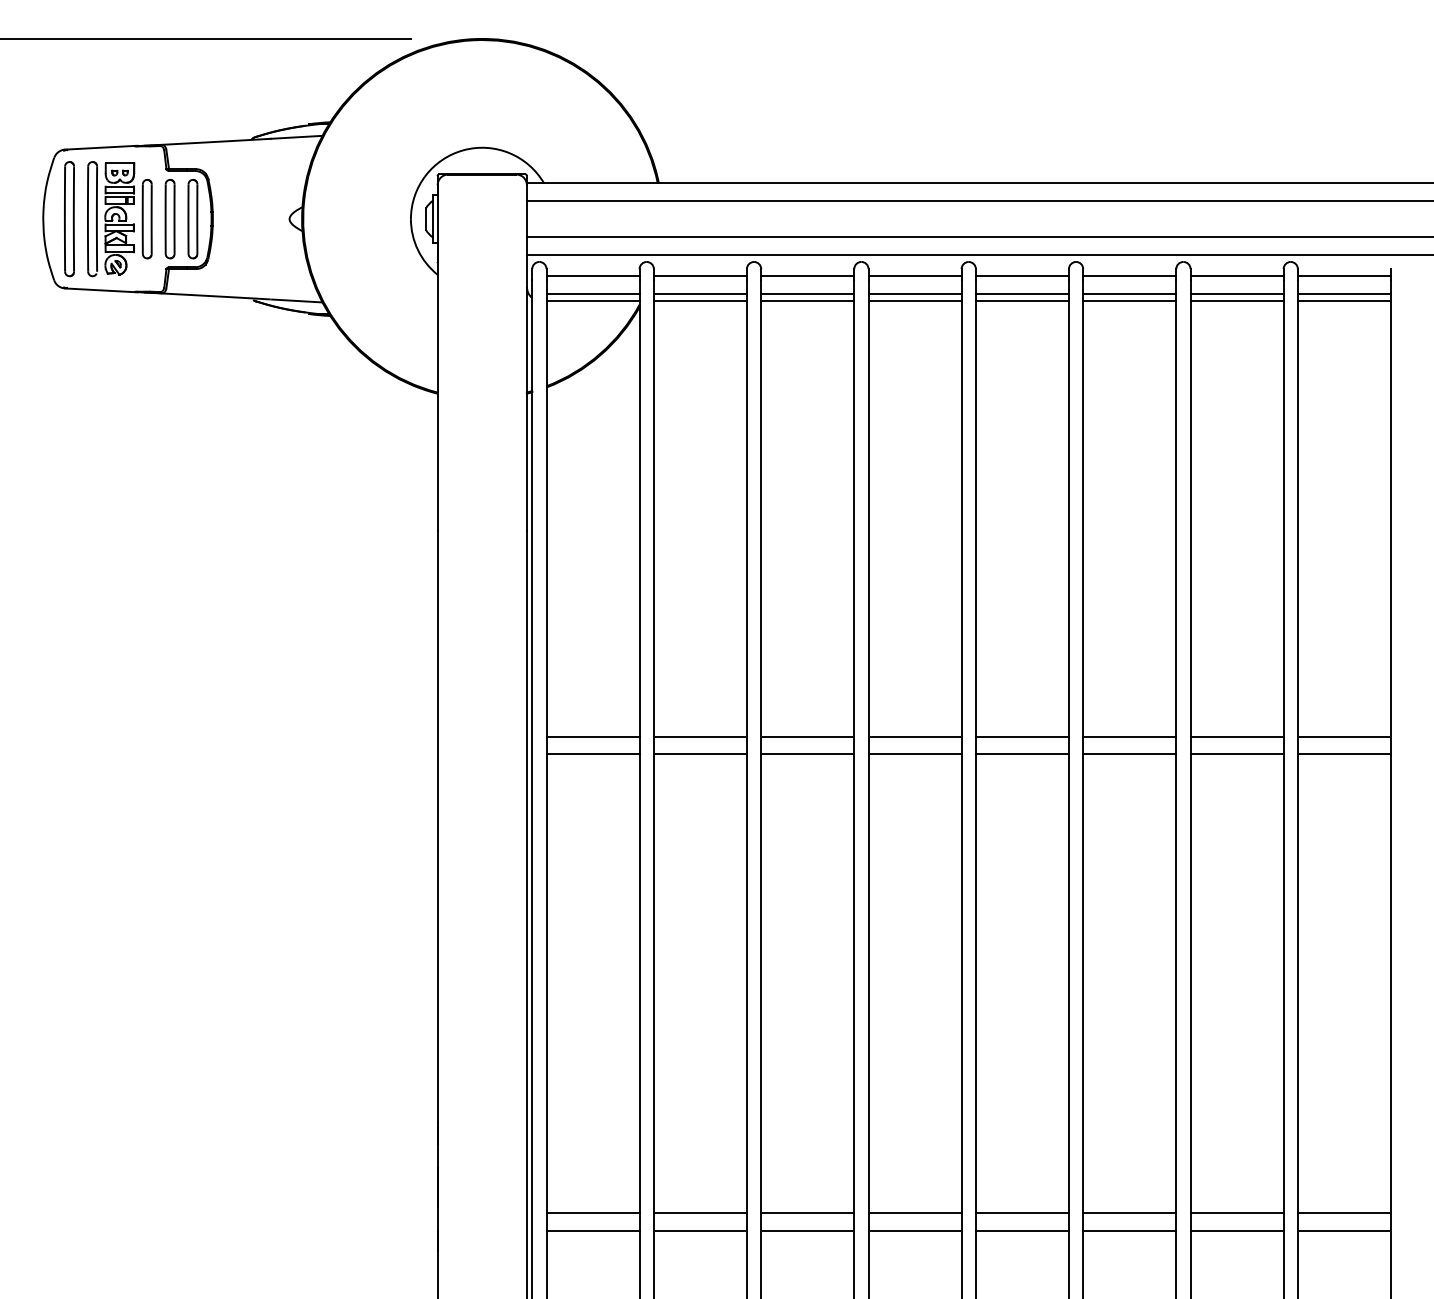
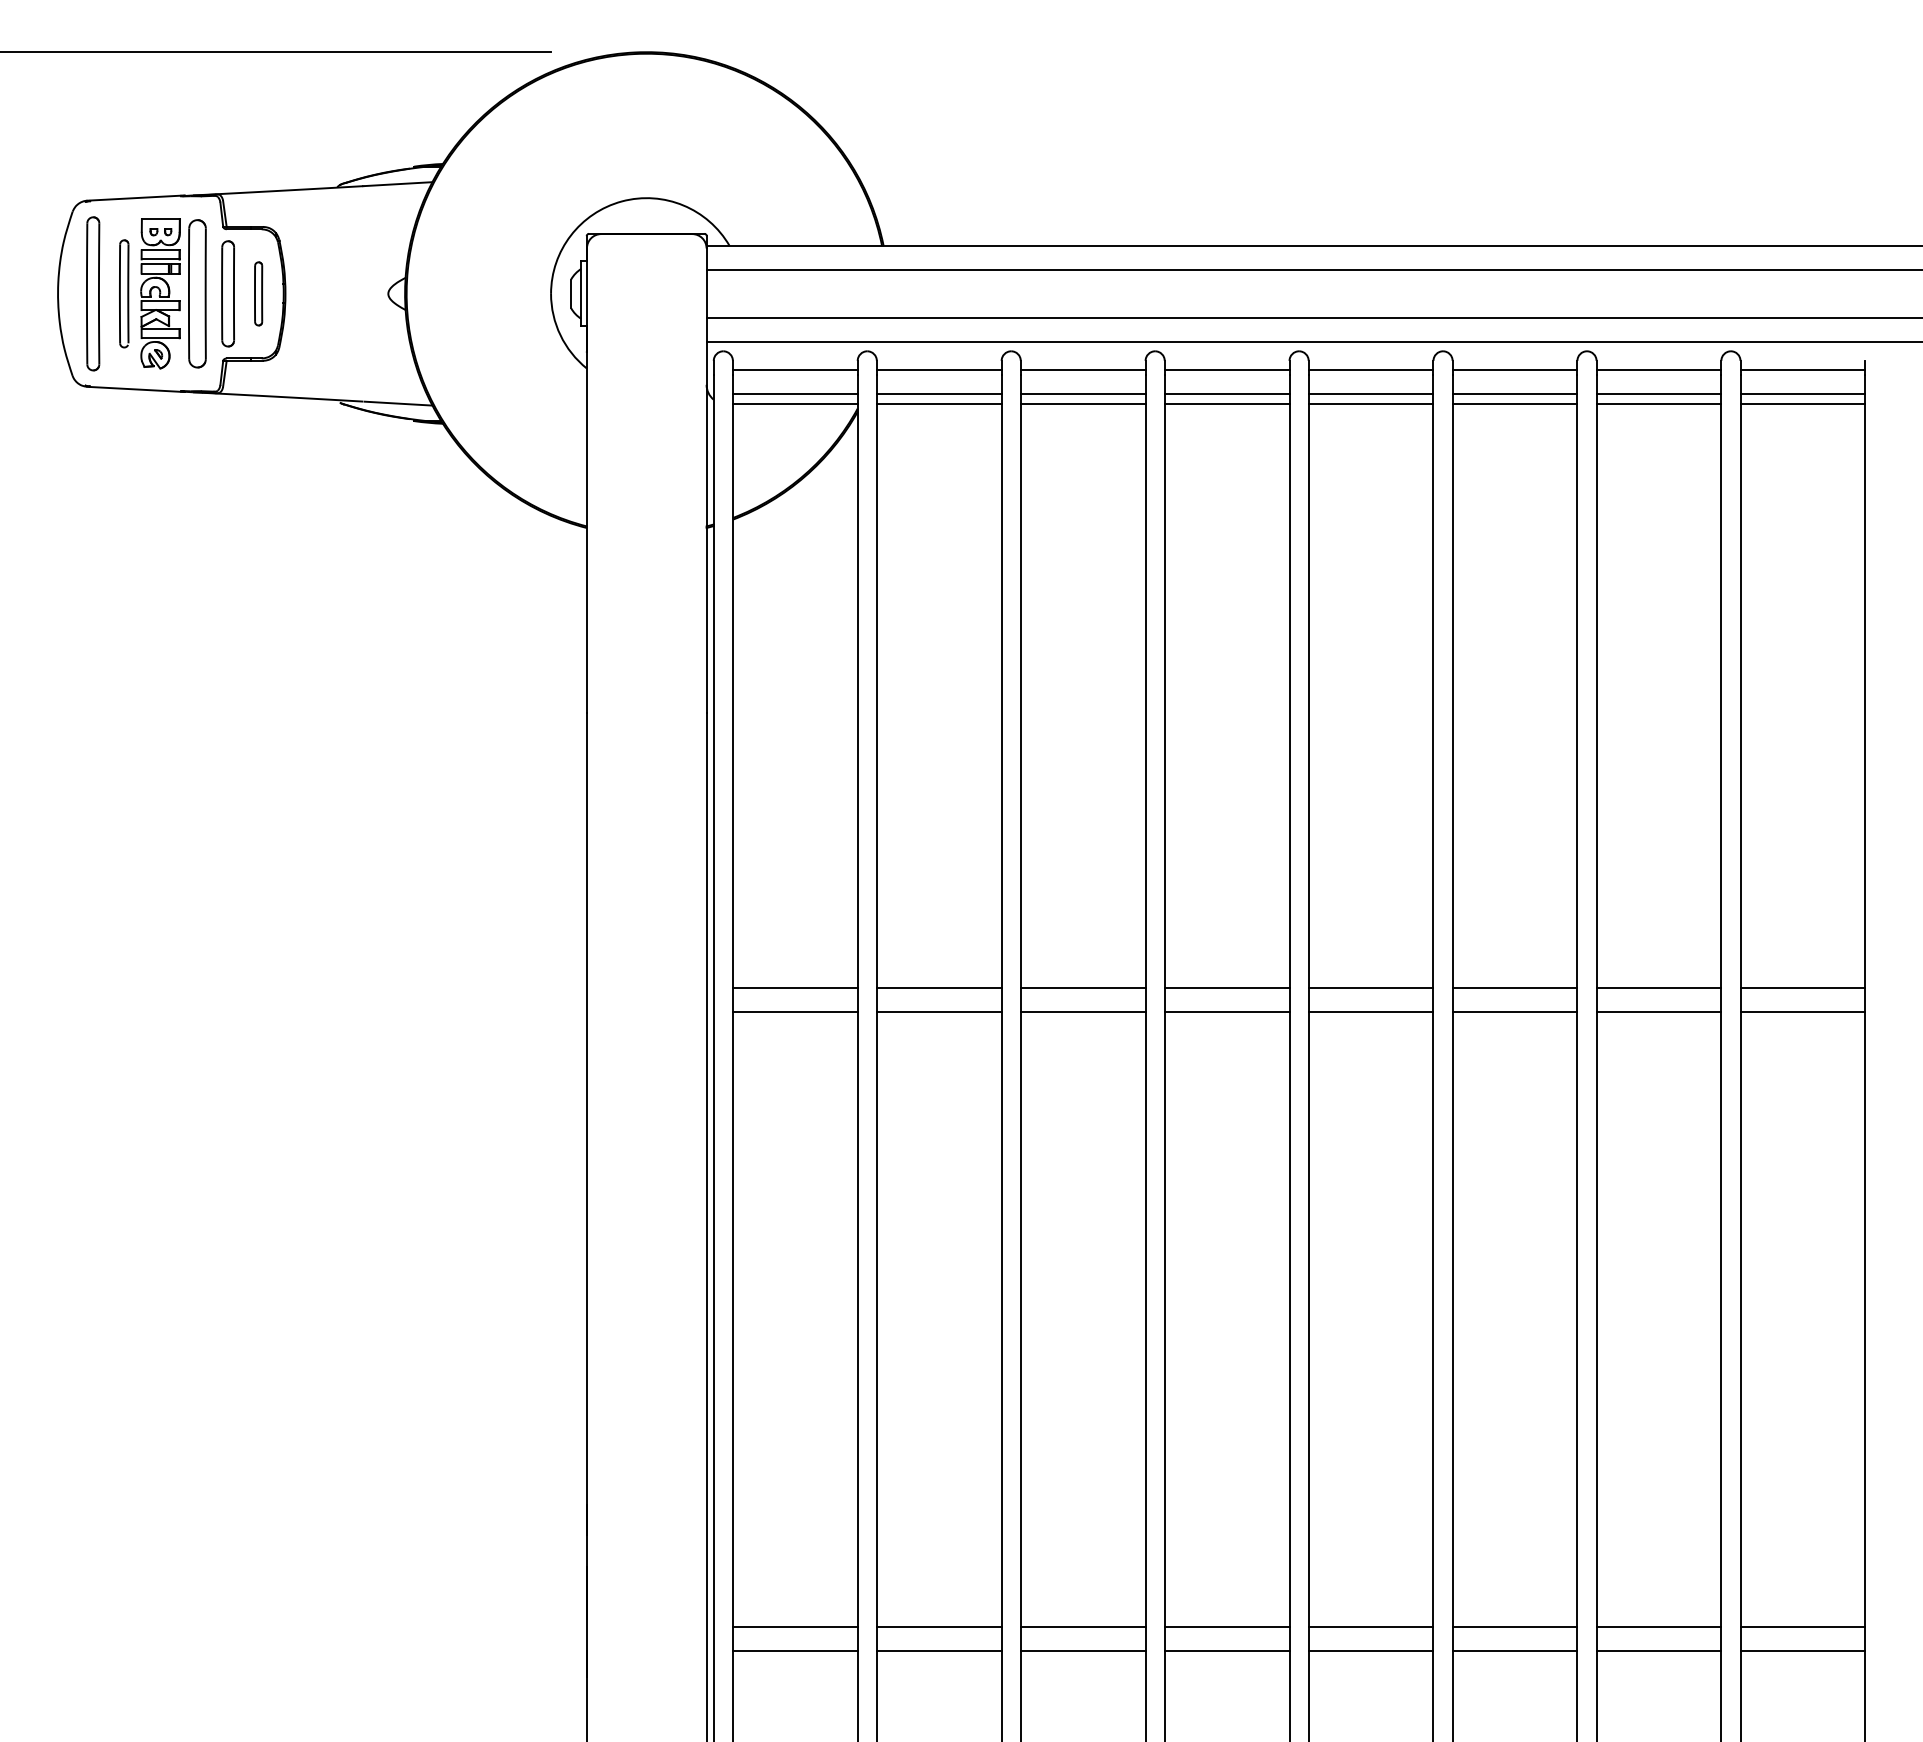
part: (92, 218) -> (124, 293), size x0.7
part: (147, 218) -> (197, 293), size x1.4
part: (192, 218) -> (258, 293), size x0.6

